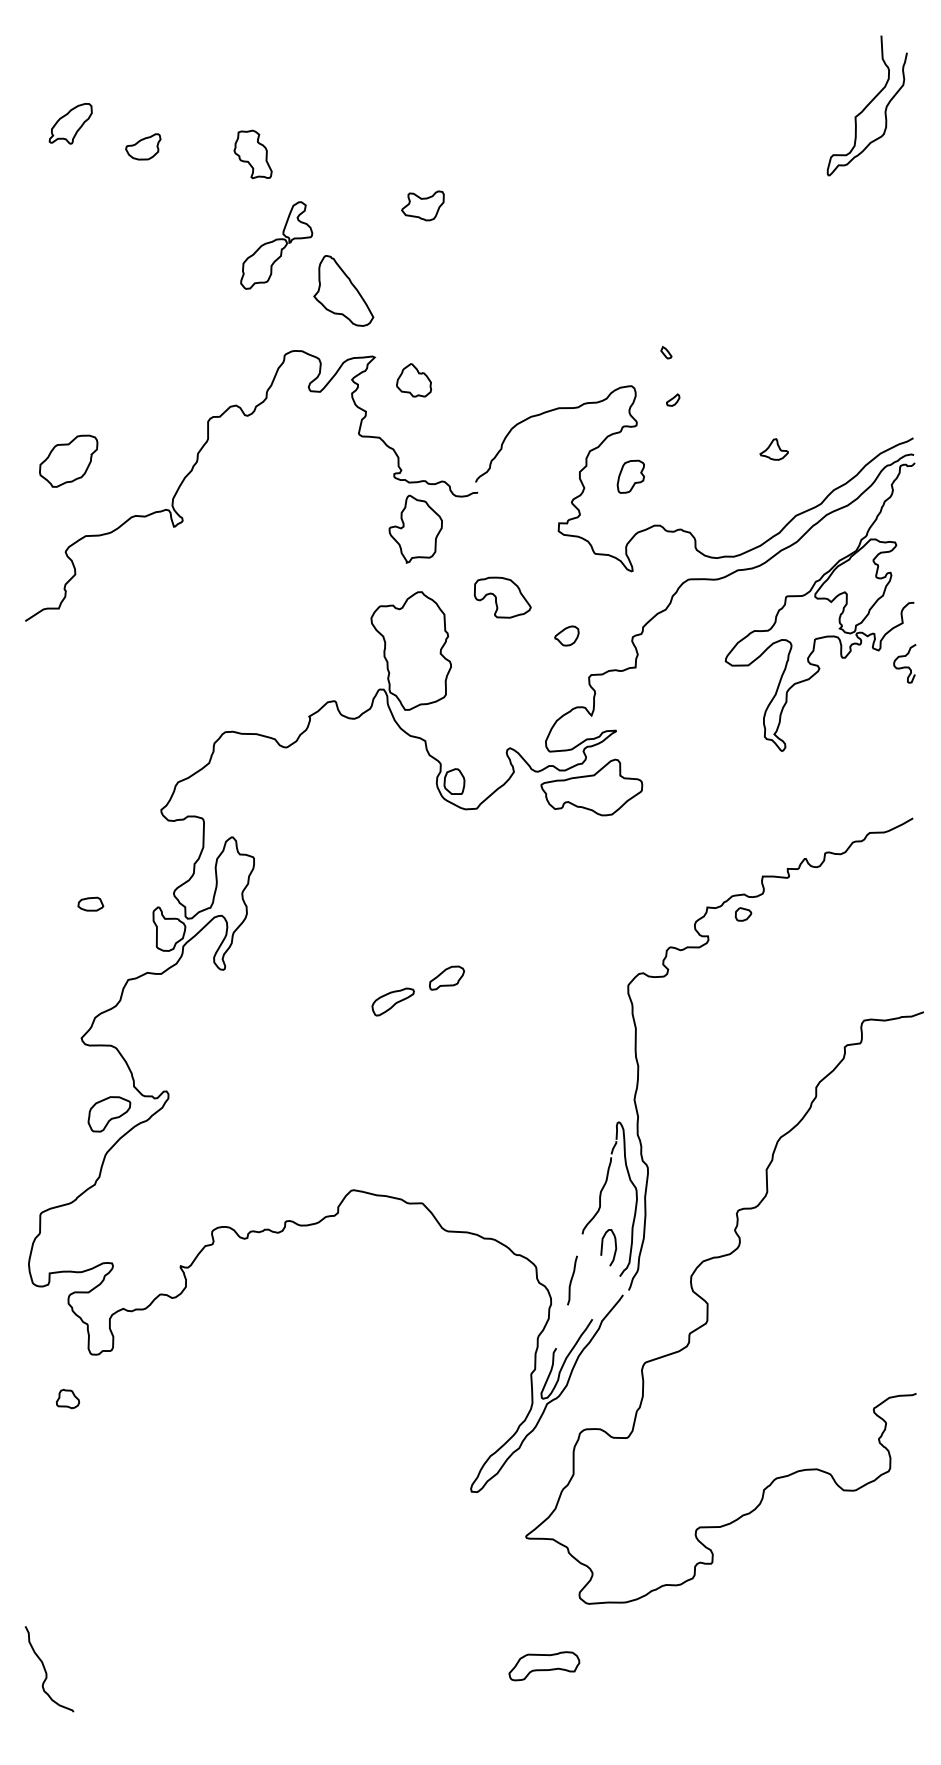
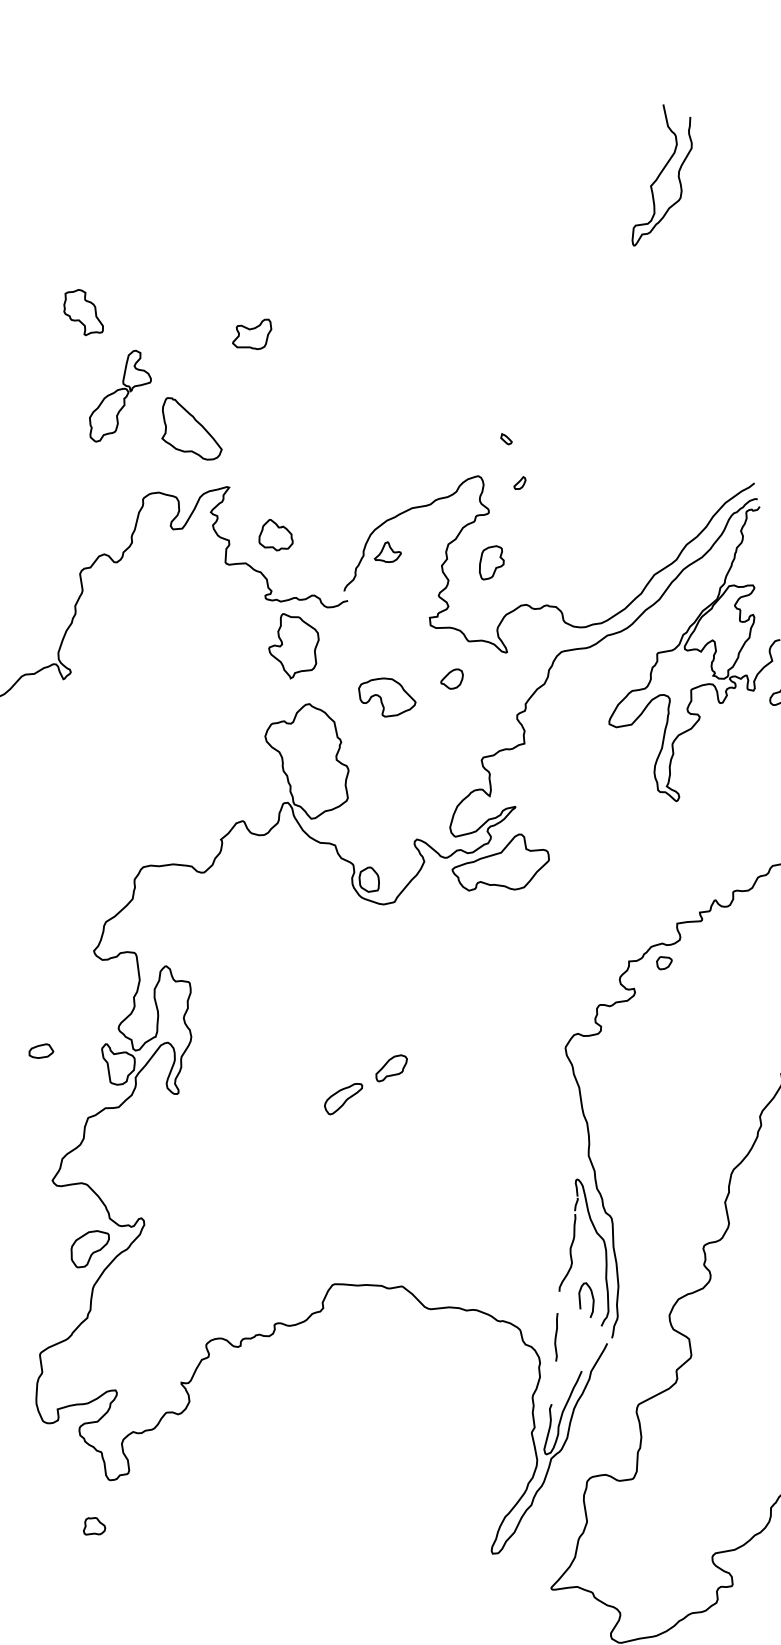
part: (414, 380) -> (275, 534), moved
part: (773, 449) -> (386, 552), moved
part: (566, 635) -> (451, 678), moved

